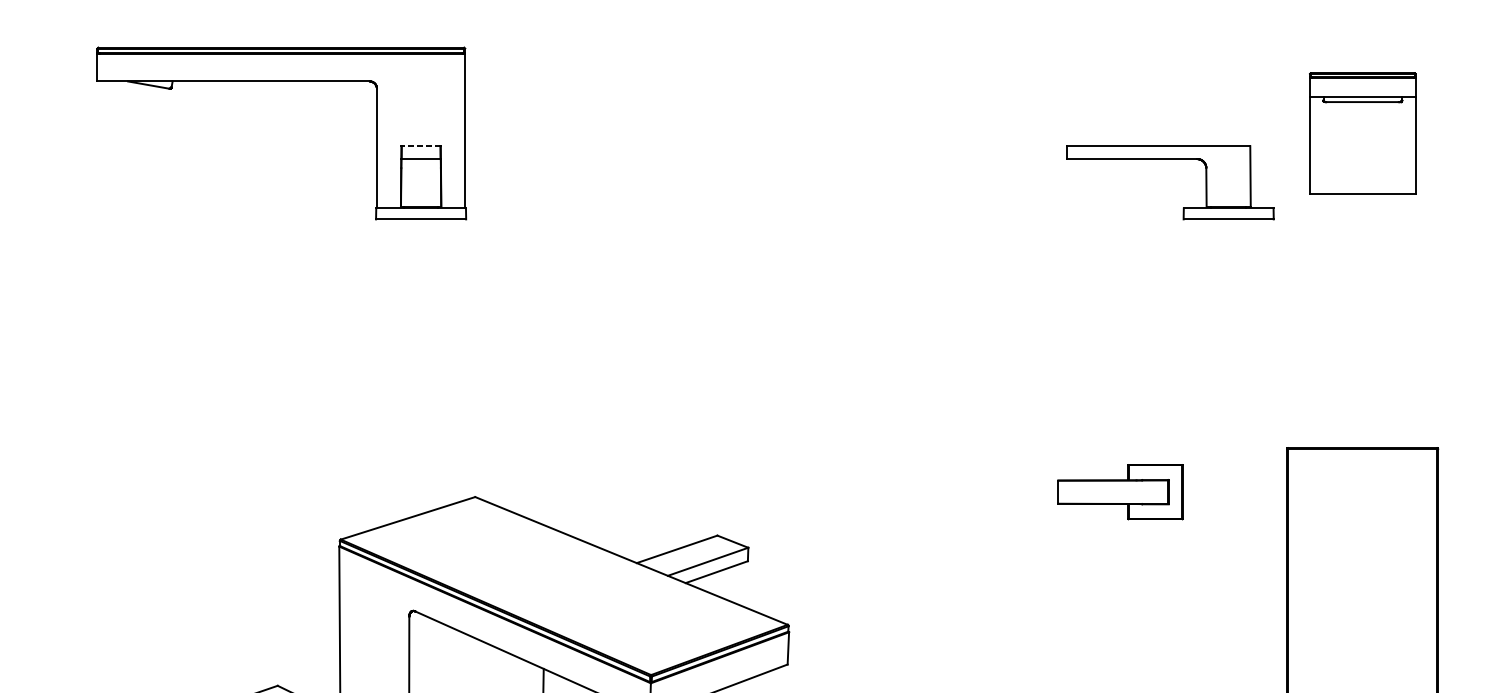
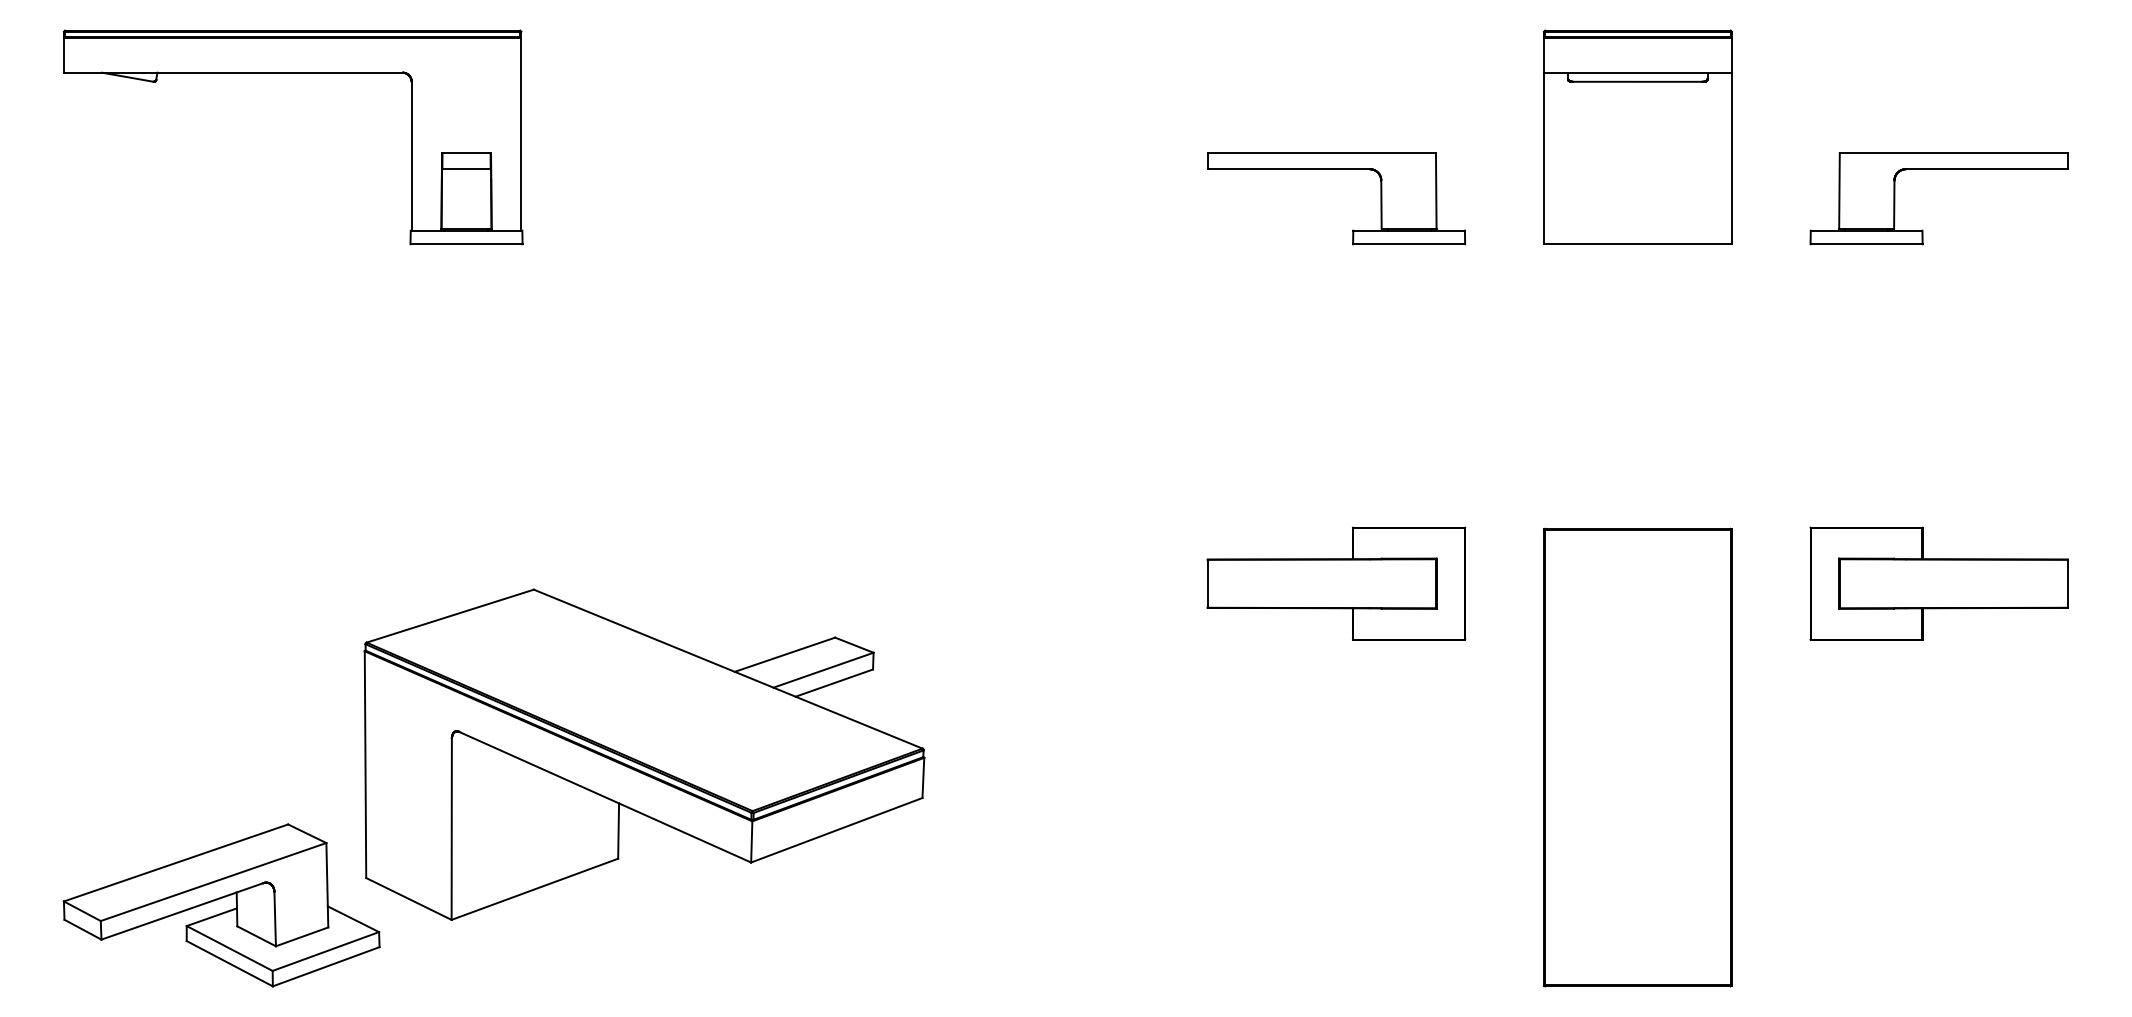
part: (1362, 132) -> (1637, 136), size x1.43
line: (421, 146) -> (466, 153), dashed -> solid
part: (1170, 159) -> (1336, 169), moved
part: (1120, 492) -> (1336, 583), size x1.67

